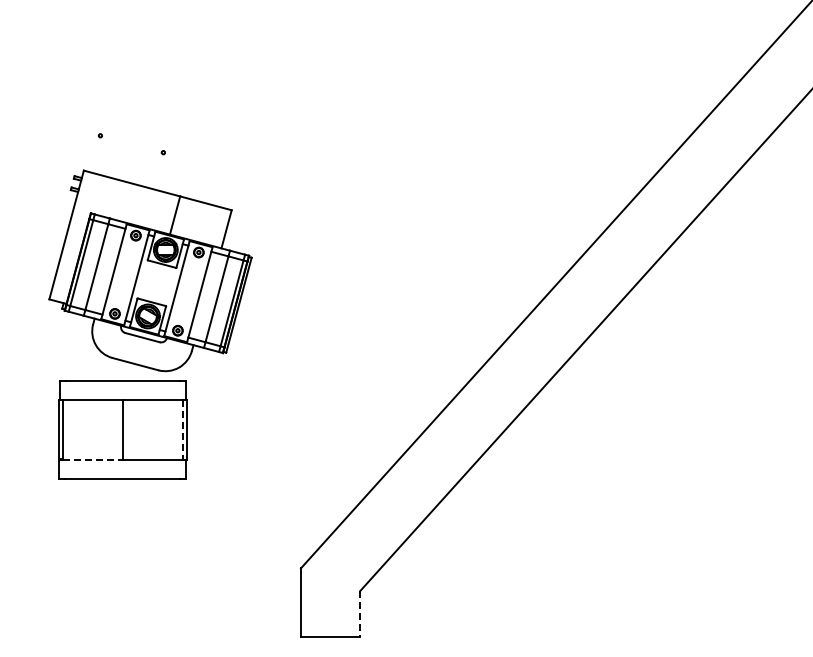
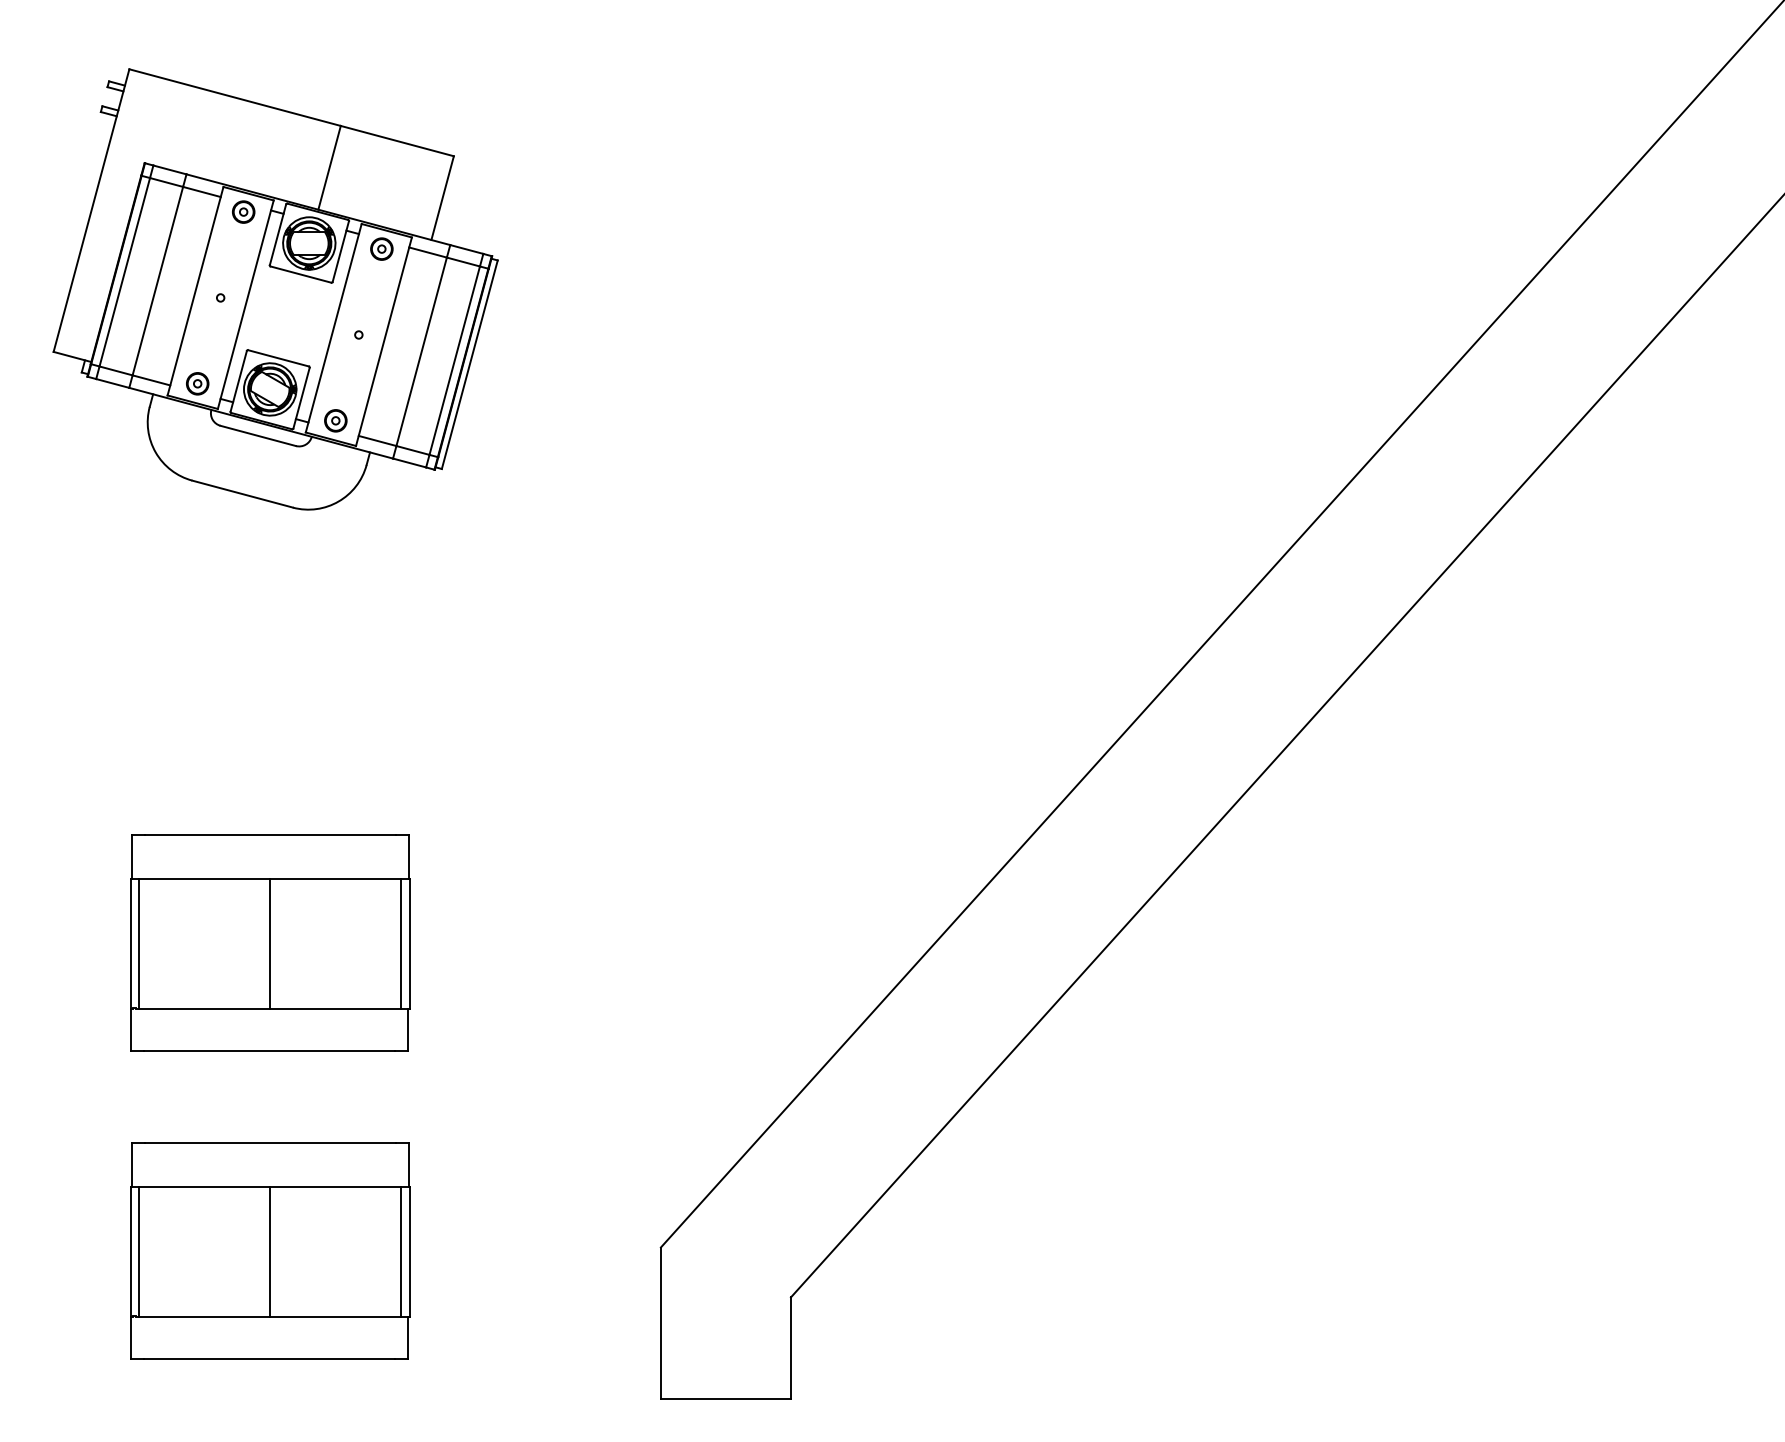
part: (150, 270) -> (275, 288), moved
line: (182, 430) -> (400, 944), dashed -> solid
line: (93, 459) -> (205, 1008), dashed -> solid
part: (122, 569) -> (269, 1250), added
line: (360, 614) -> (791, 1348), dashed -> solid

